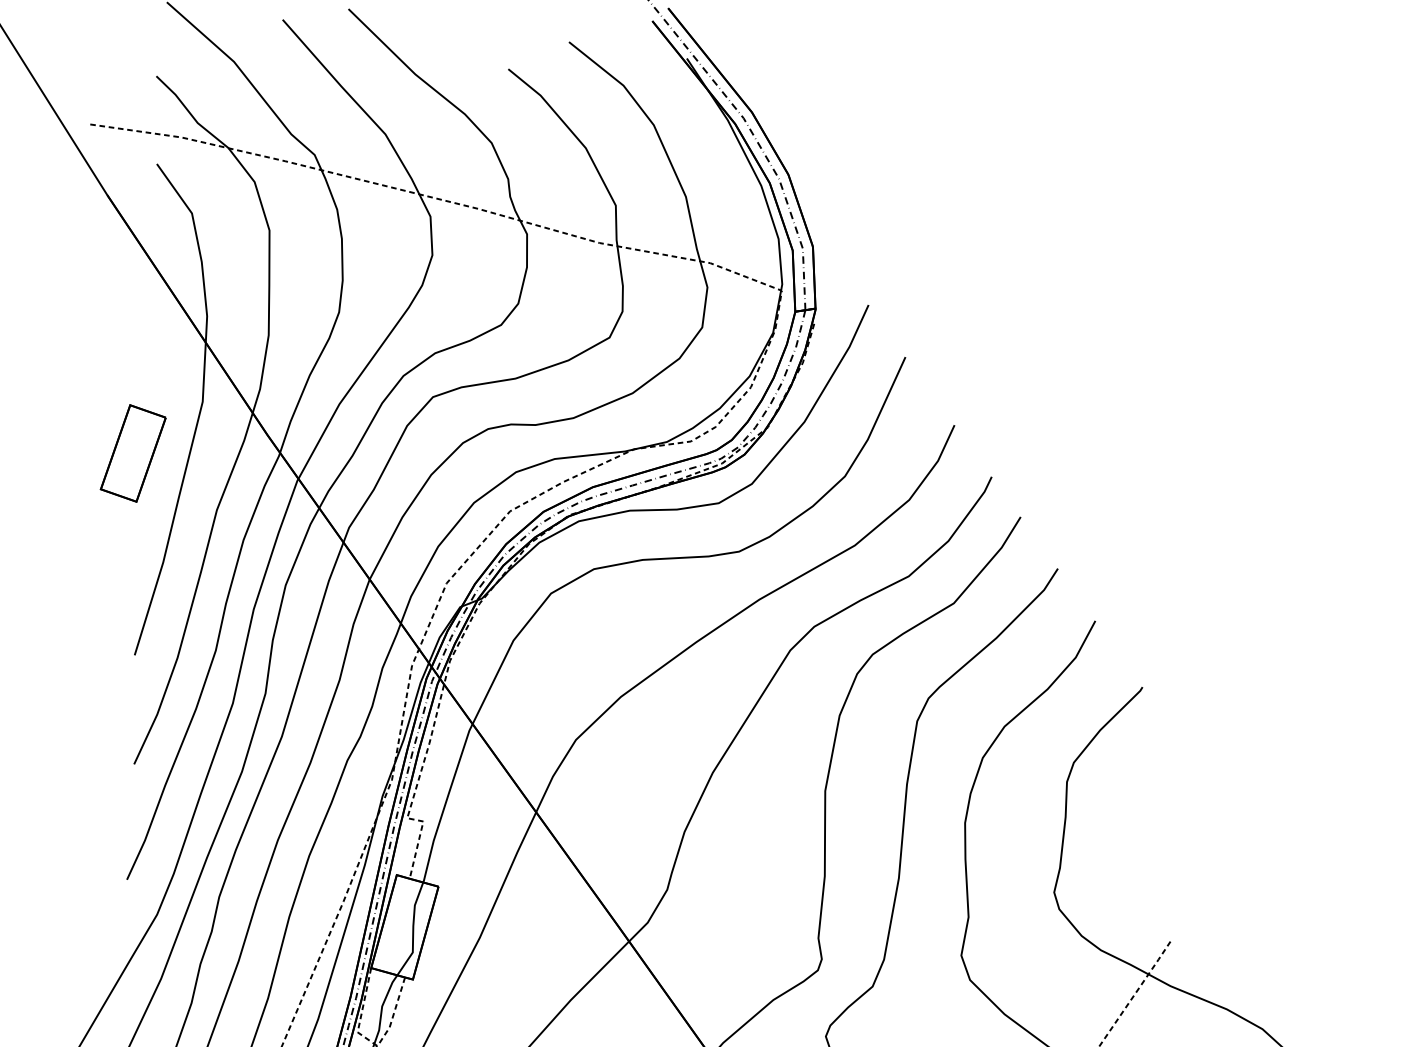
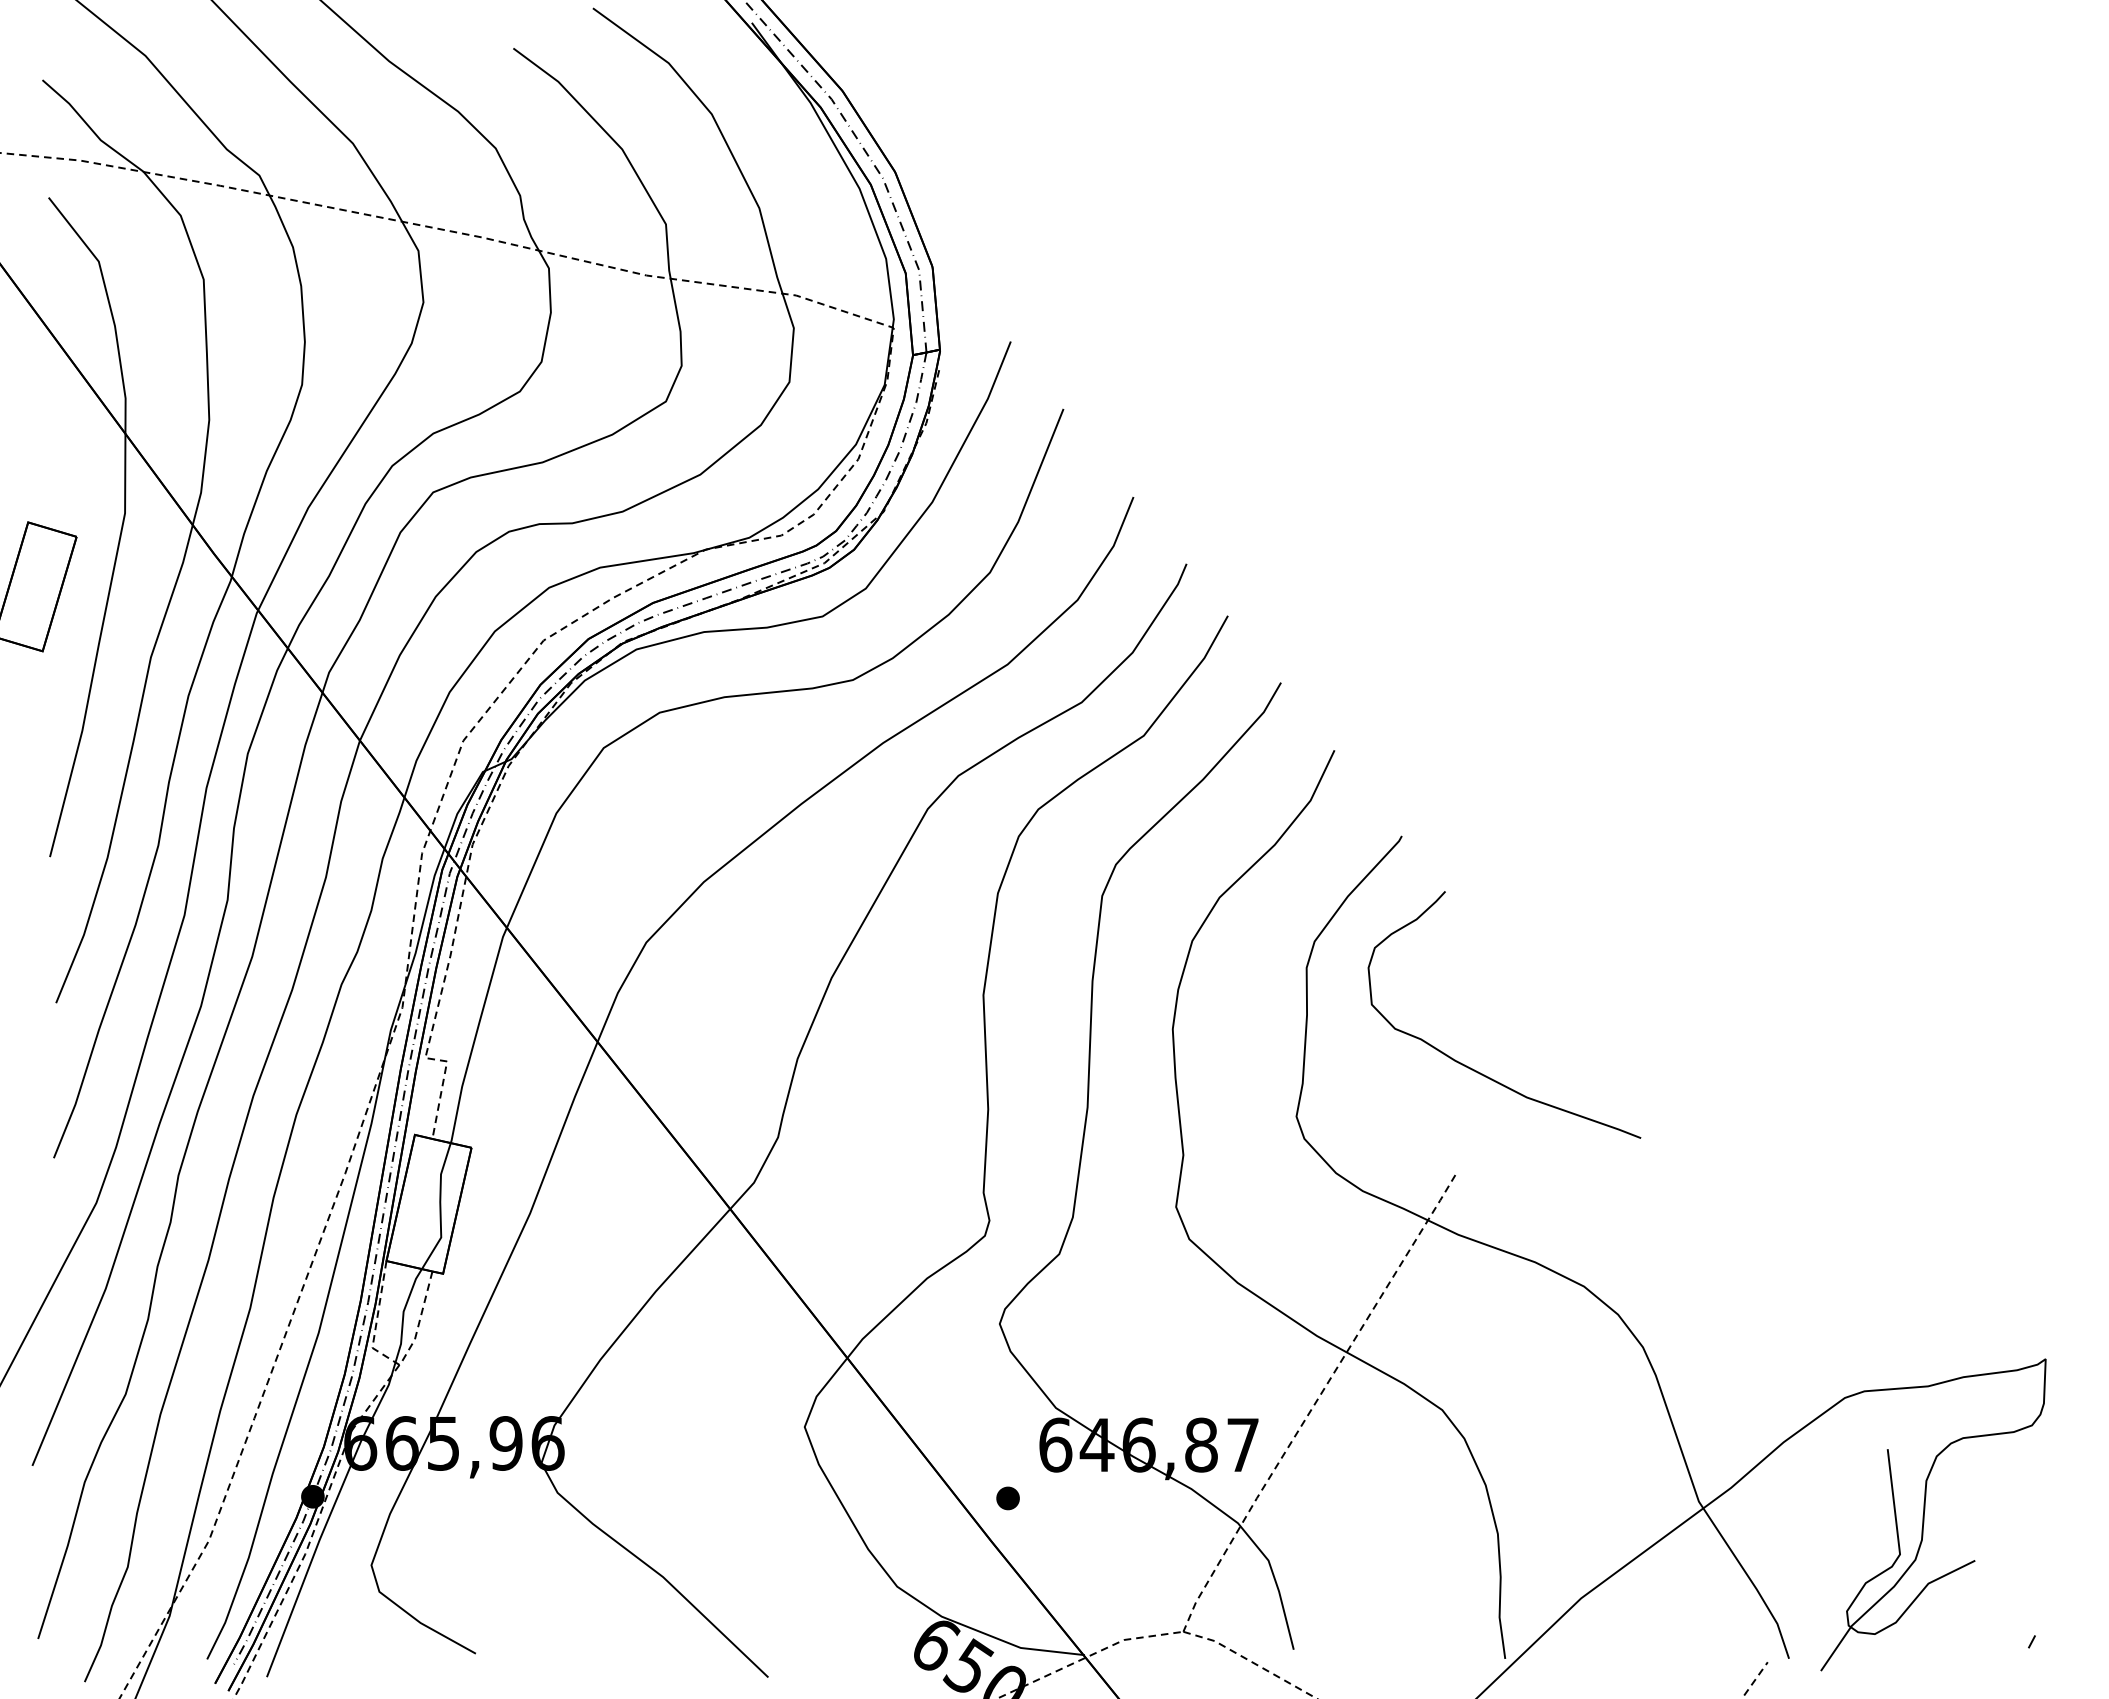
curve: (1189, 864) -> (1476, 1070), added

